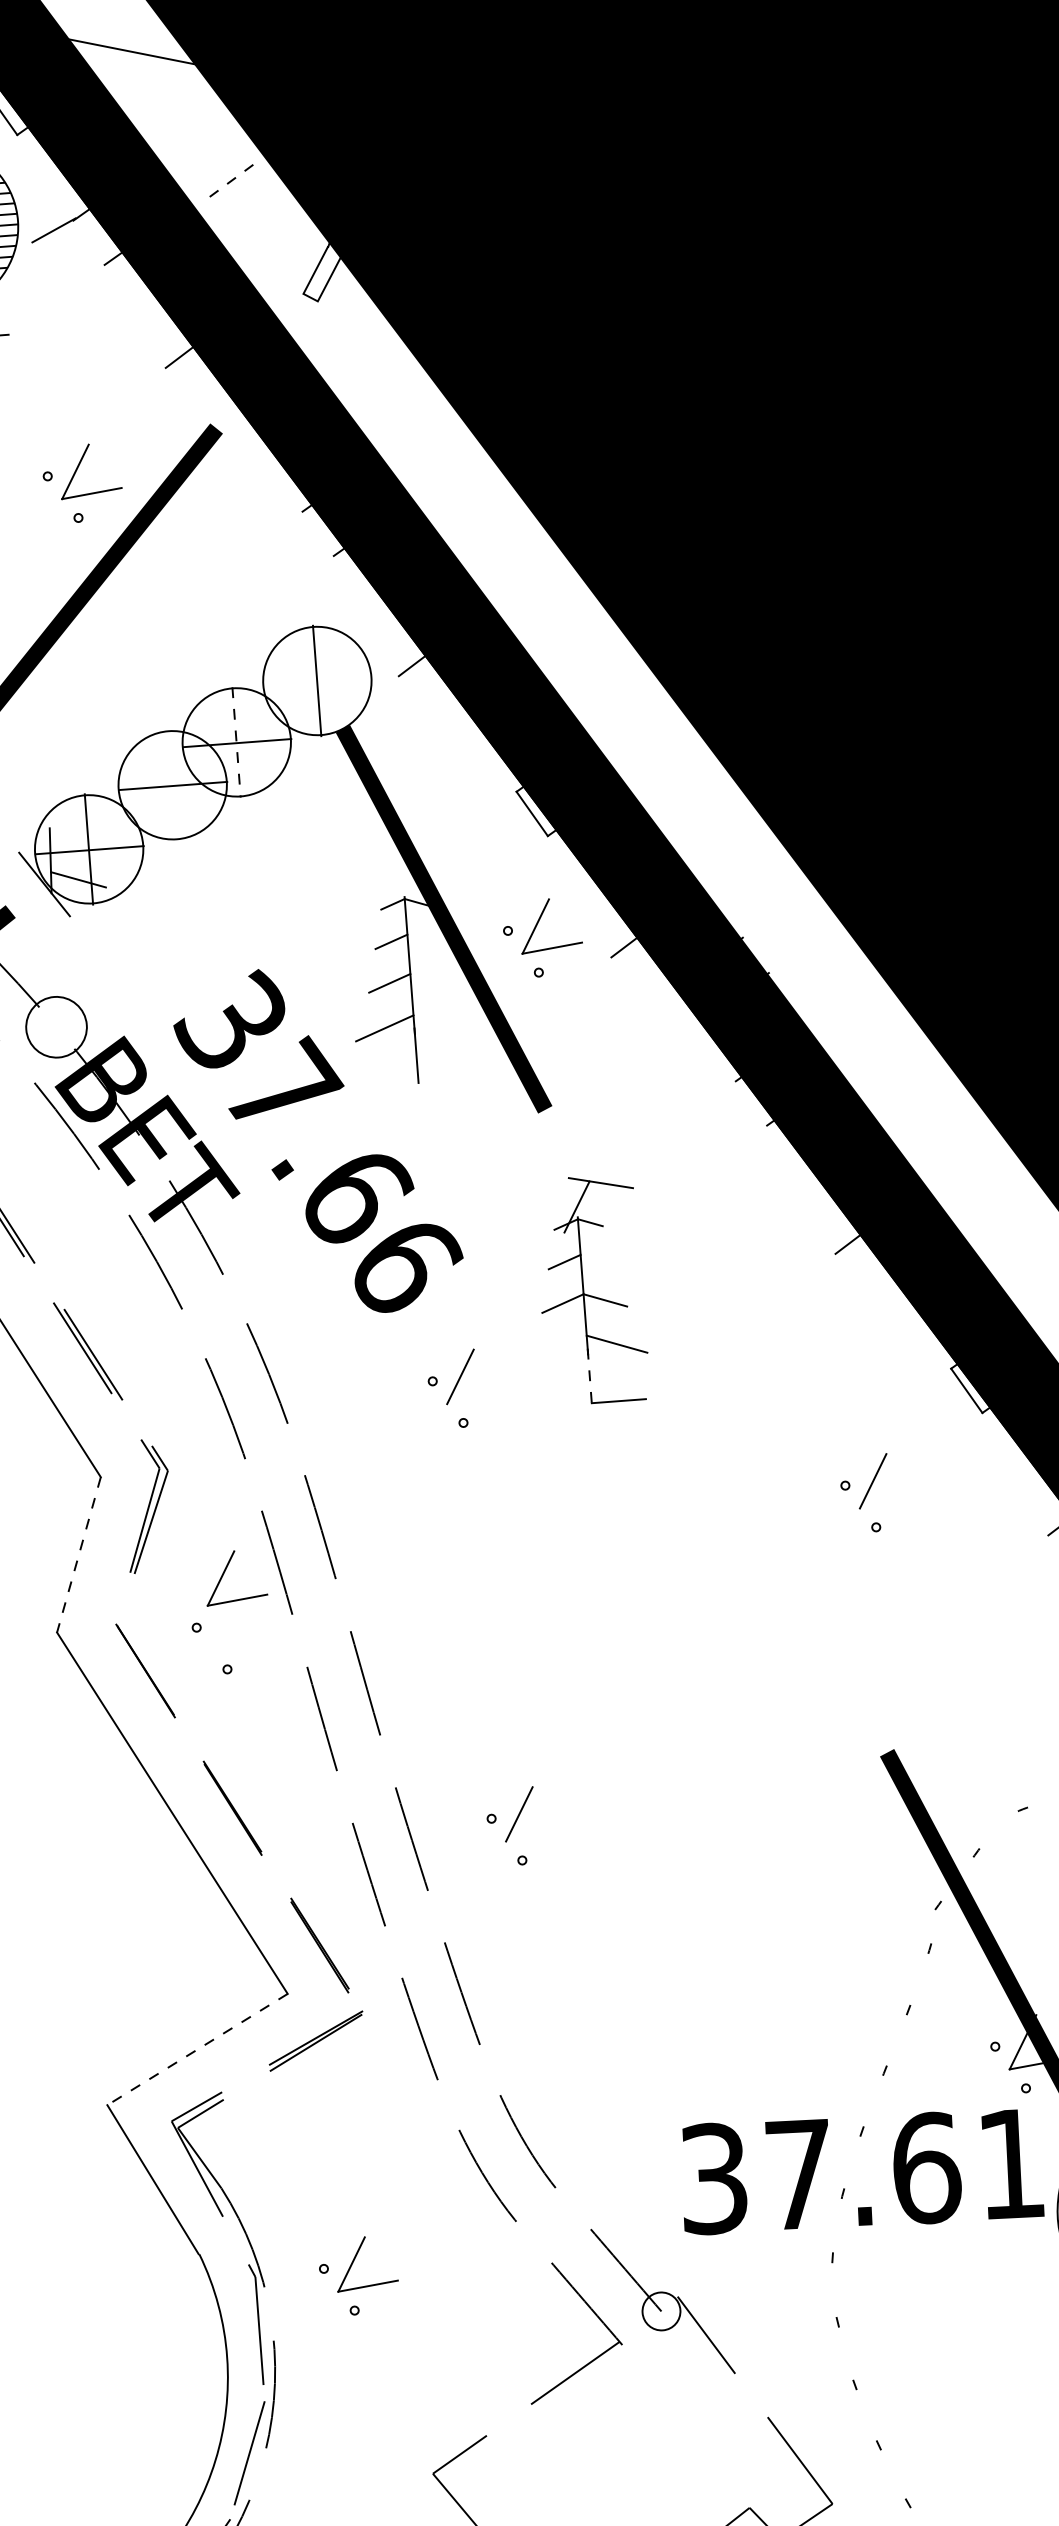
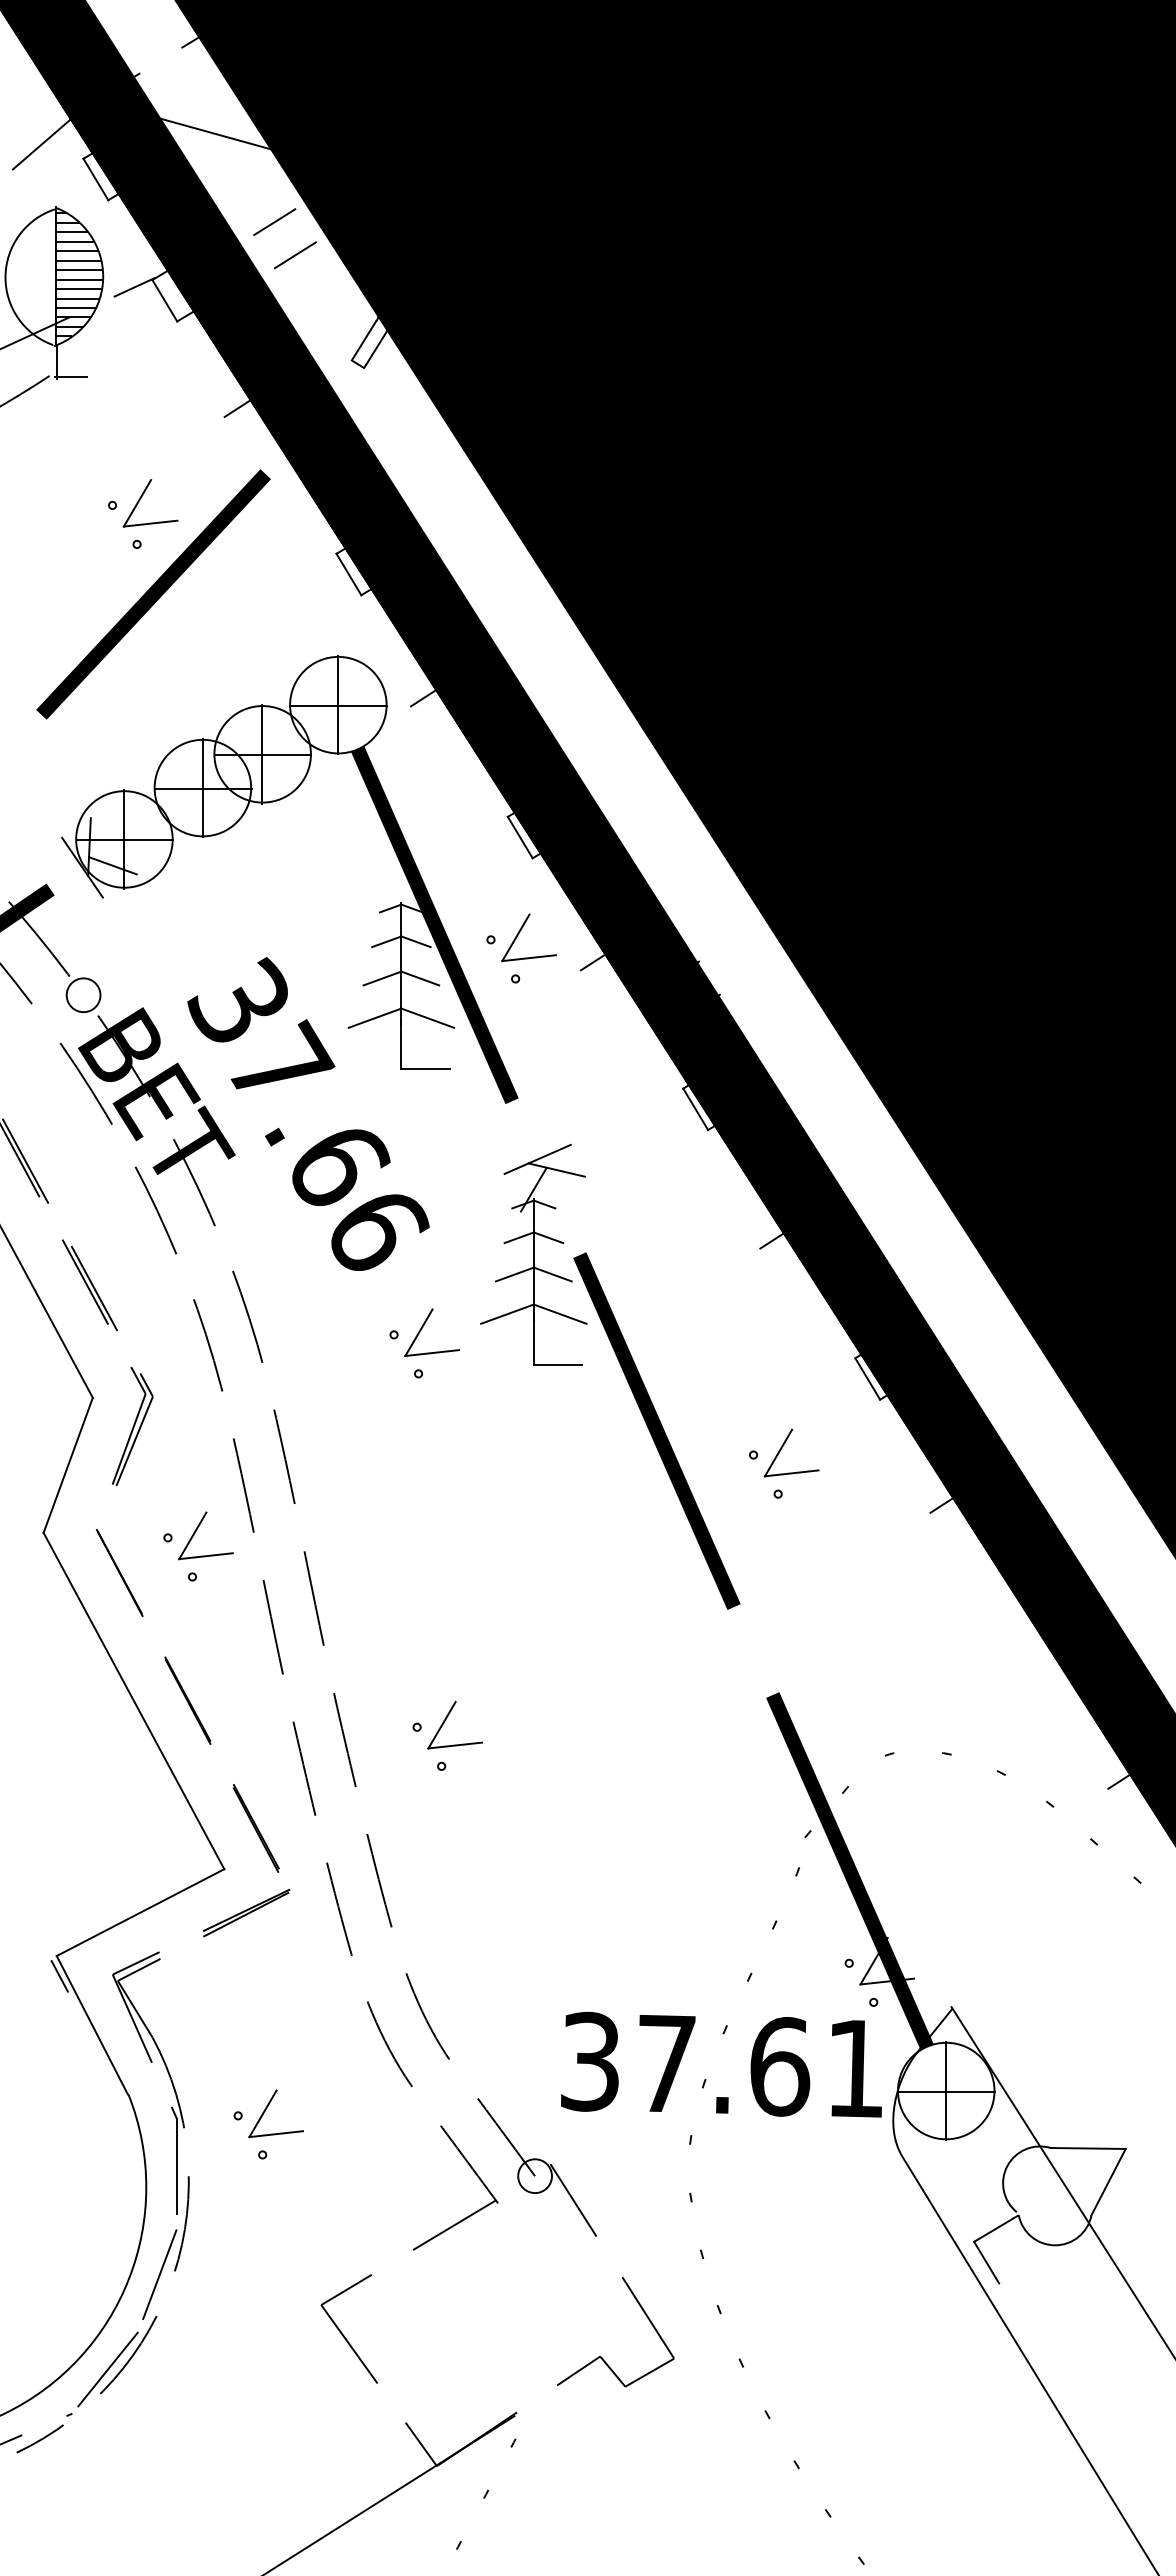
line: (205, 145) -> (274, 222), added
line: (231, 181) -> (295, 255), dashed -> solid
line: (88, 242) -> (164, 300), added
line: (317, 533) -> (348, 574), added
line: (317, 681) -> (338, 705), added
line: (236, 742) -> (262, 754), dashed -> solid
line: (172, 784) -> (202, 787), added
line: (423, 939) -> (415, 941), added
line: (432, 980) -> (420, 978), added
line: (443, 1023) -> (427, 1017), added
circle: (56, 1027) -> (83, 995), size x0.62
line: (445, 1080) -> (425, 1068), added
line: (751, 1103) -> (695, 1109), added
line: (578, 1171) -> (537, 1158), added
line: (597, 1259) -> (548, 1237), added
line: (557, 1347) -> (507, 1313), added
line: (589, 1377) -> (533, 1341), dashed -> solid
line: (476, 1399) -> (431, 1353), added
part: (734, 1466) -> (656, 1430), added
line: (889, 1503) -> (791, 1473), added
line: (79, 1555) -> (68, 1465), dashed -> solid
part: (224, 1573) -> (196, 1531), moved
line: (536, 1835) -> (455, 1745), added
line: (197, 2049) -> (140, 1912), dashed -> solid
line: (112, 2127) -> (59, 1976), added

